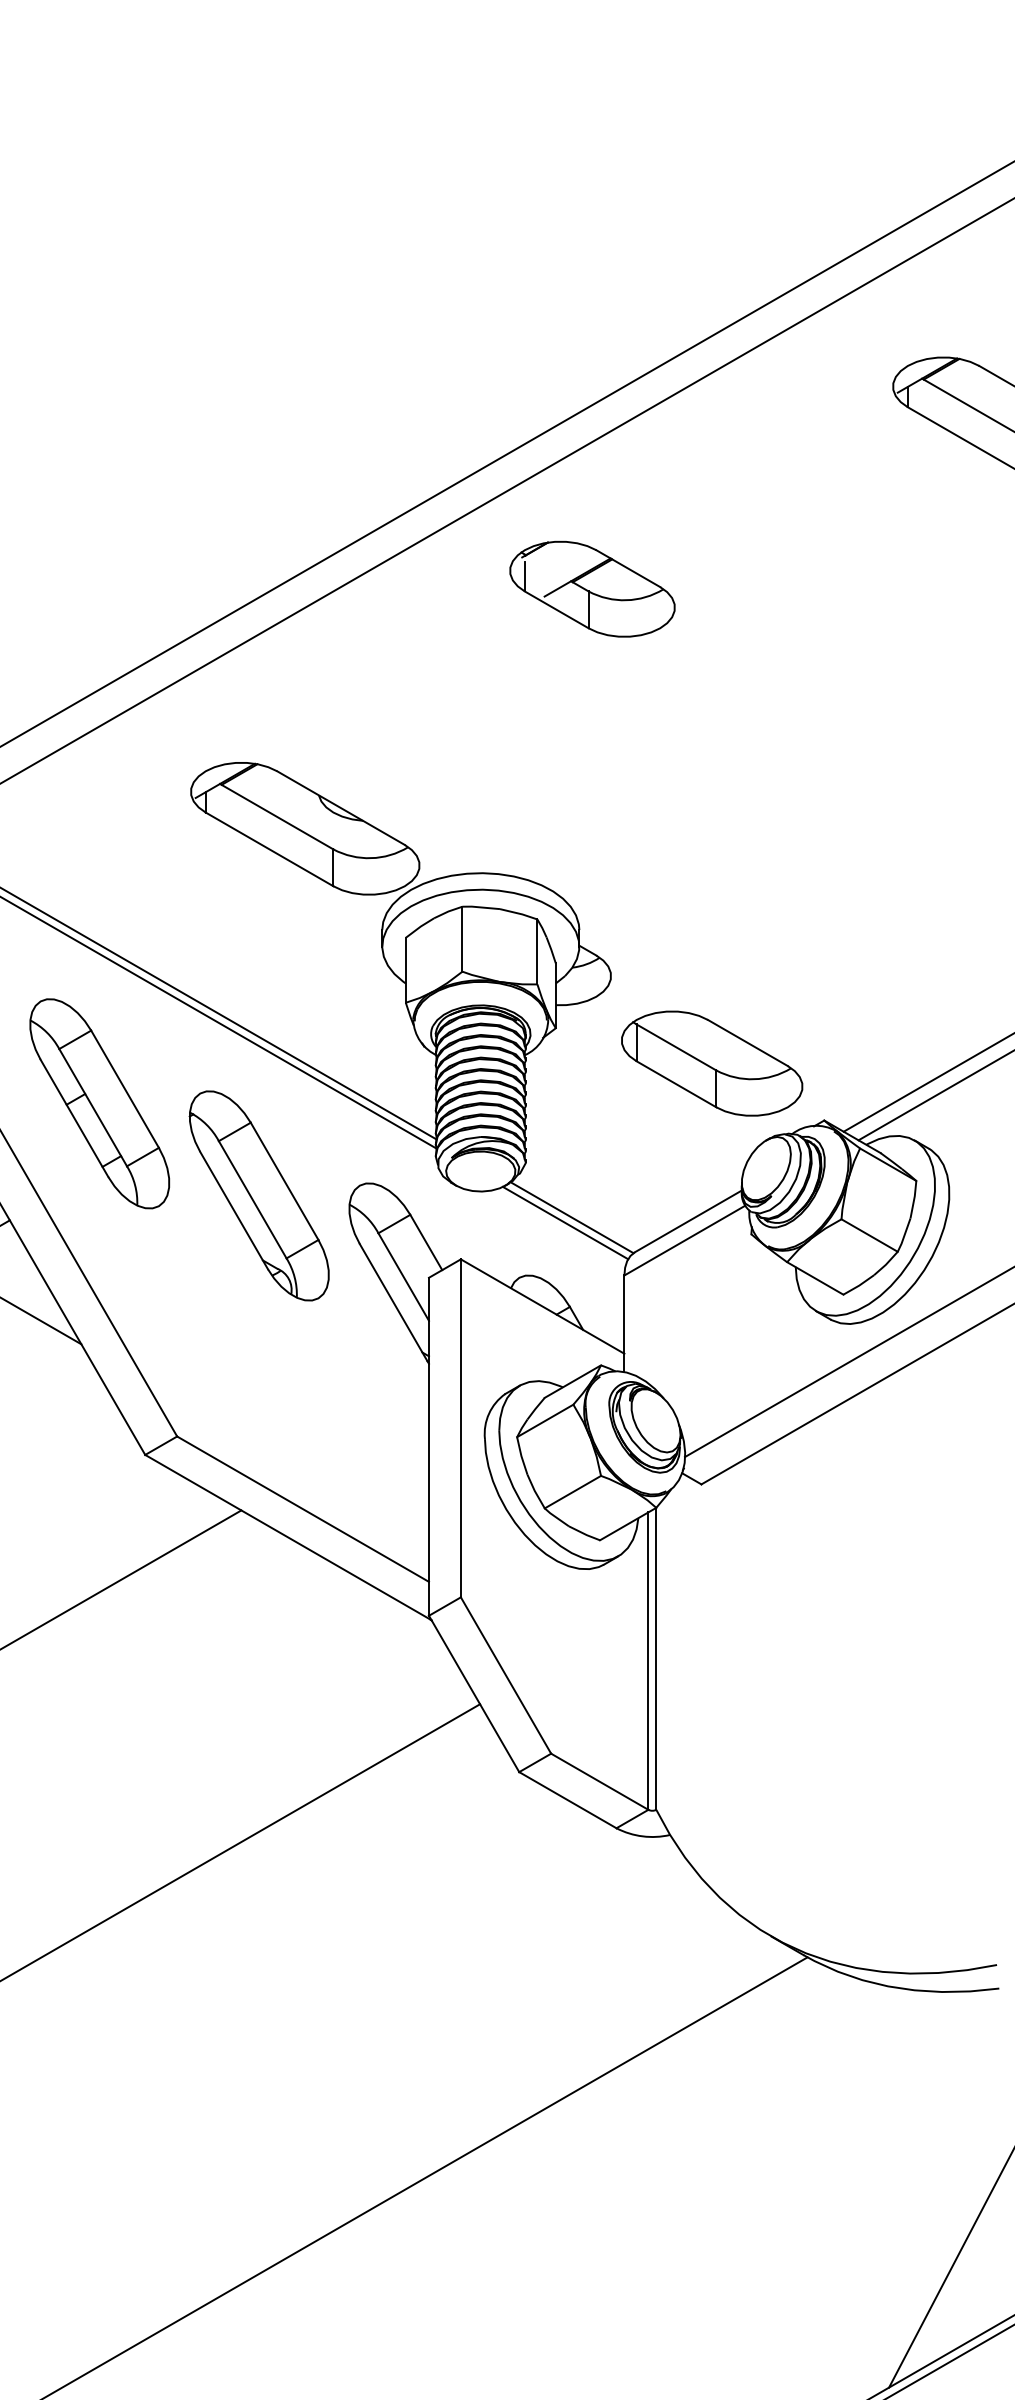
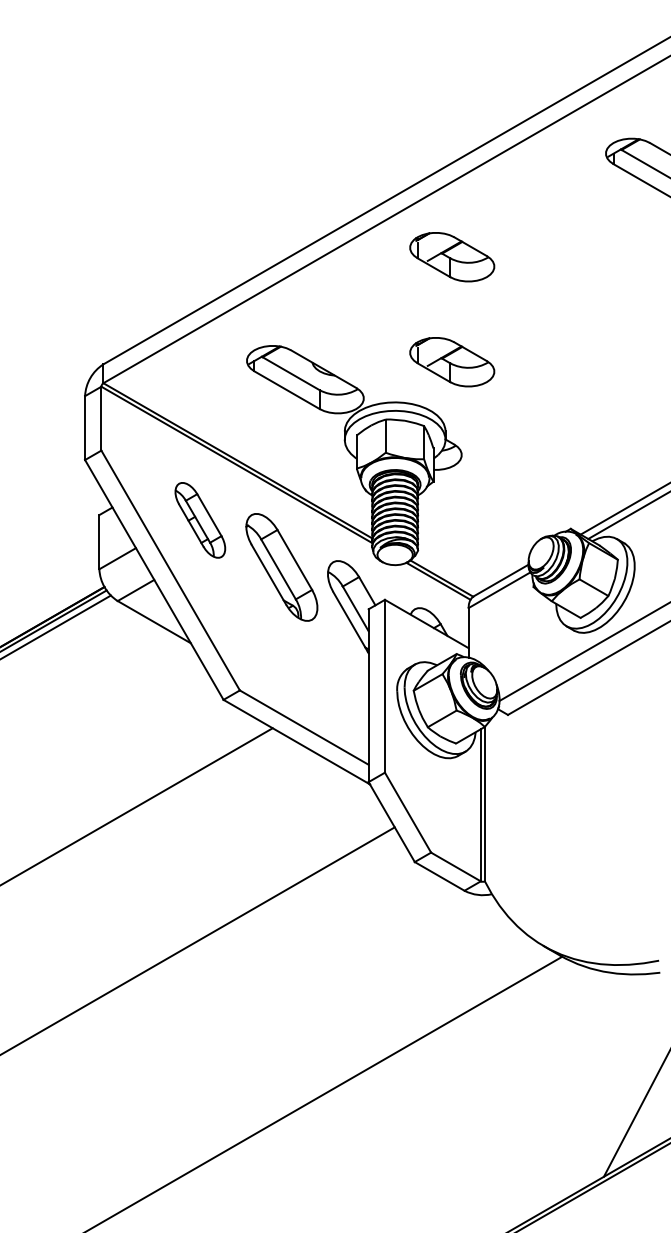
part: (592, 795) -> (452, 362), added
part: (712, 1063) -> (513, 499), removed
part: (100, 1104) -> (200, 520), size x0.7

